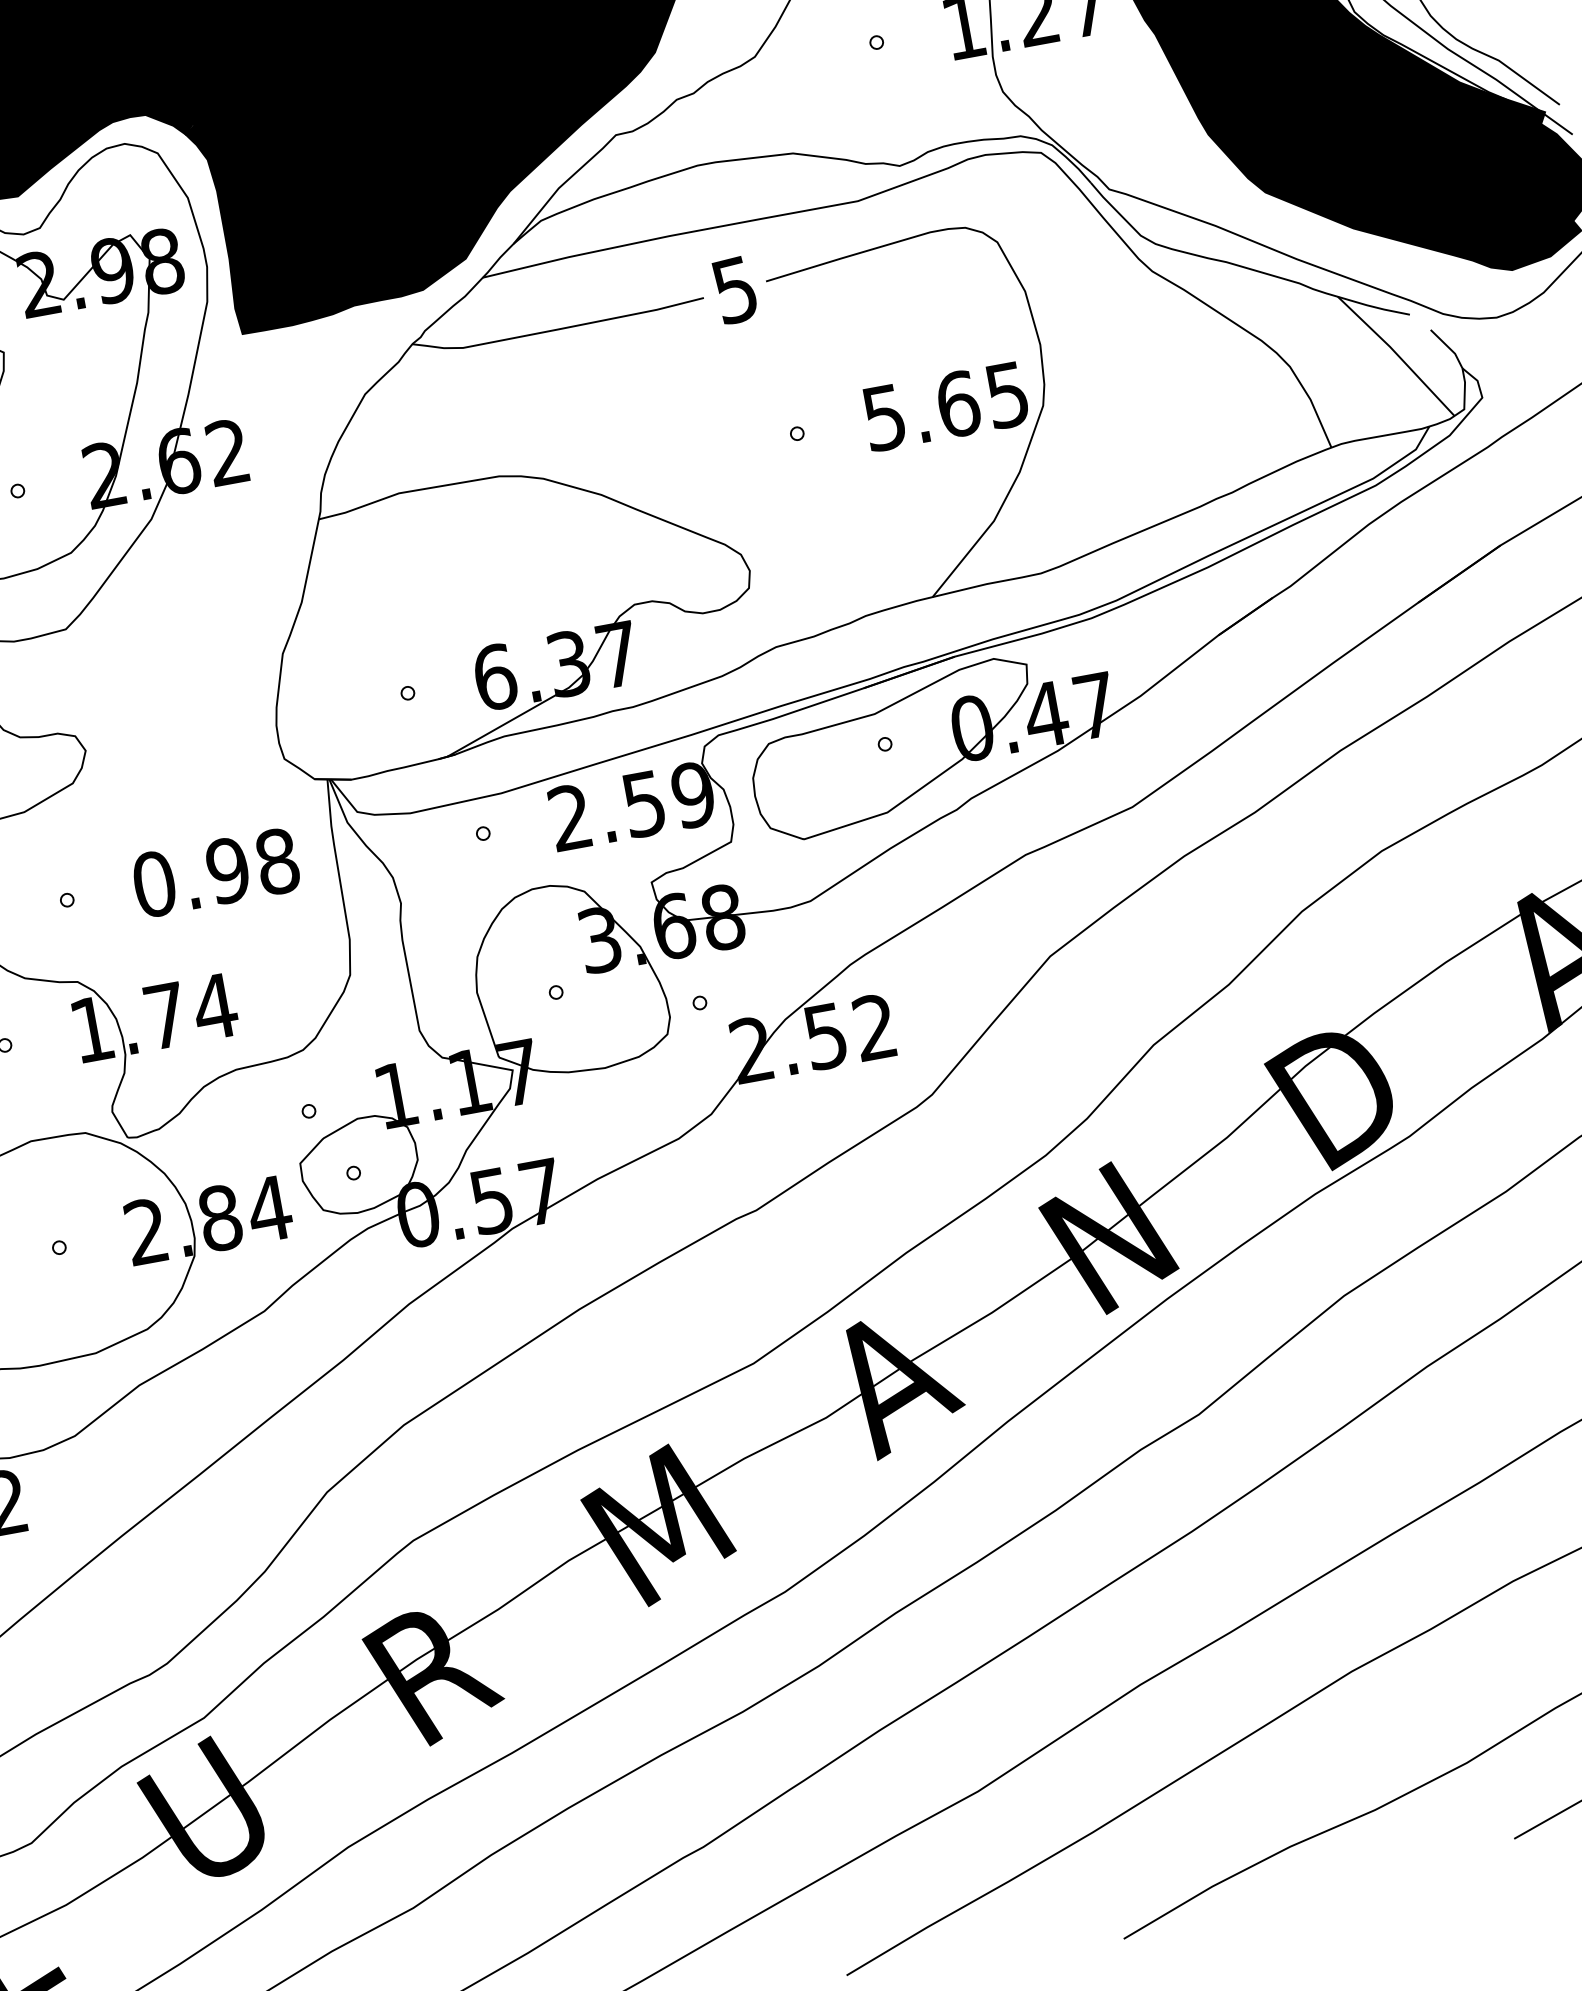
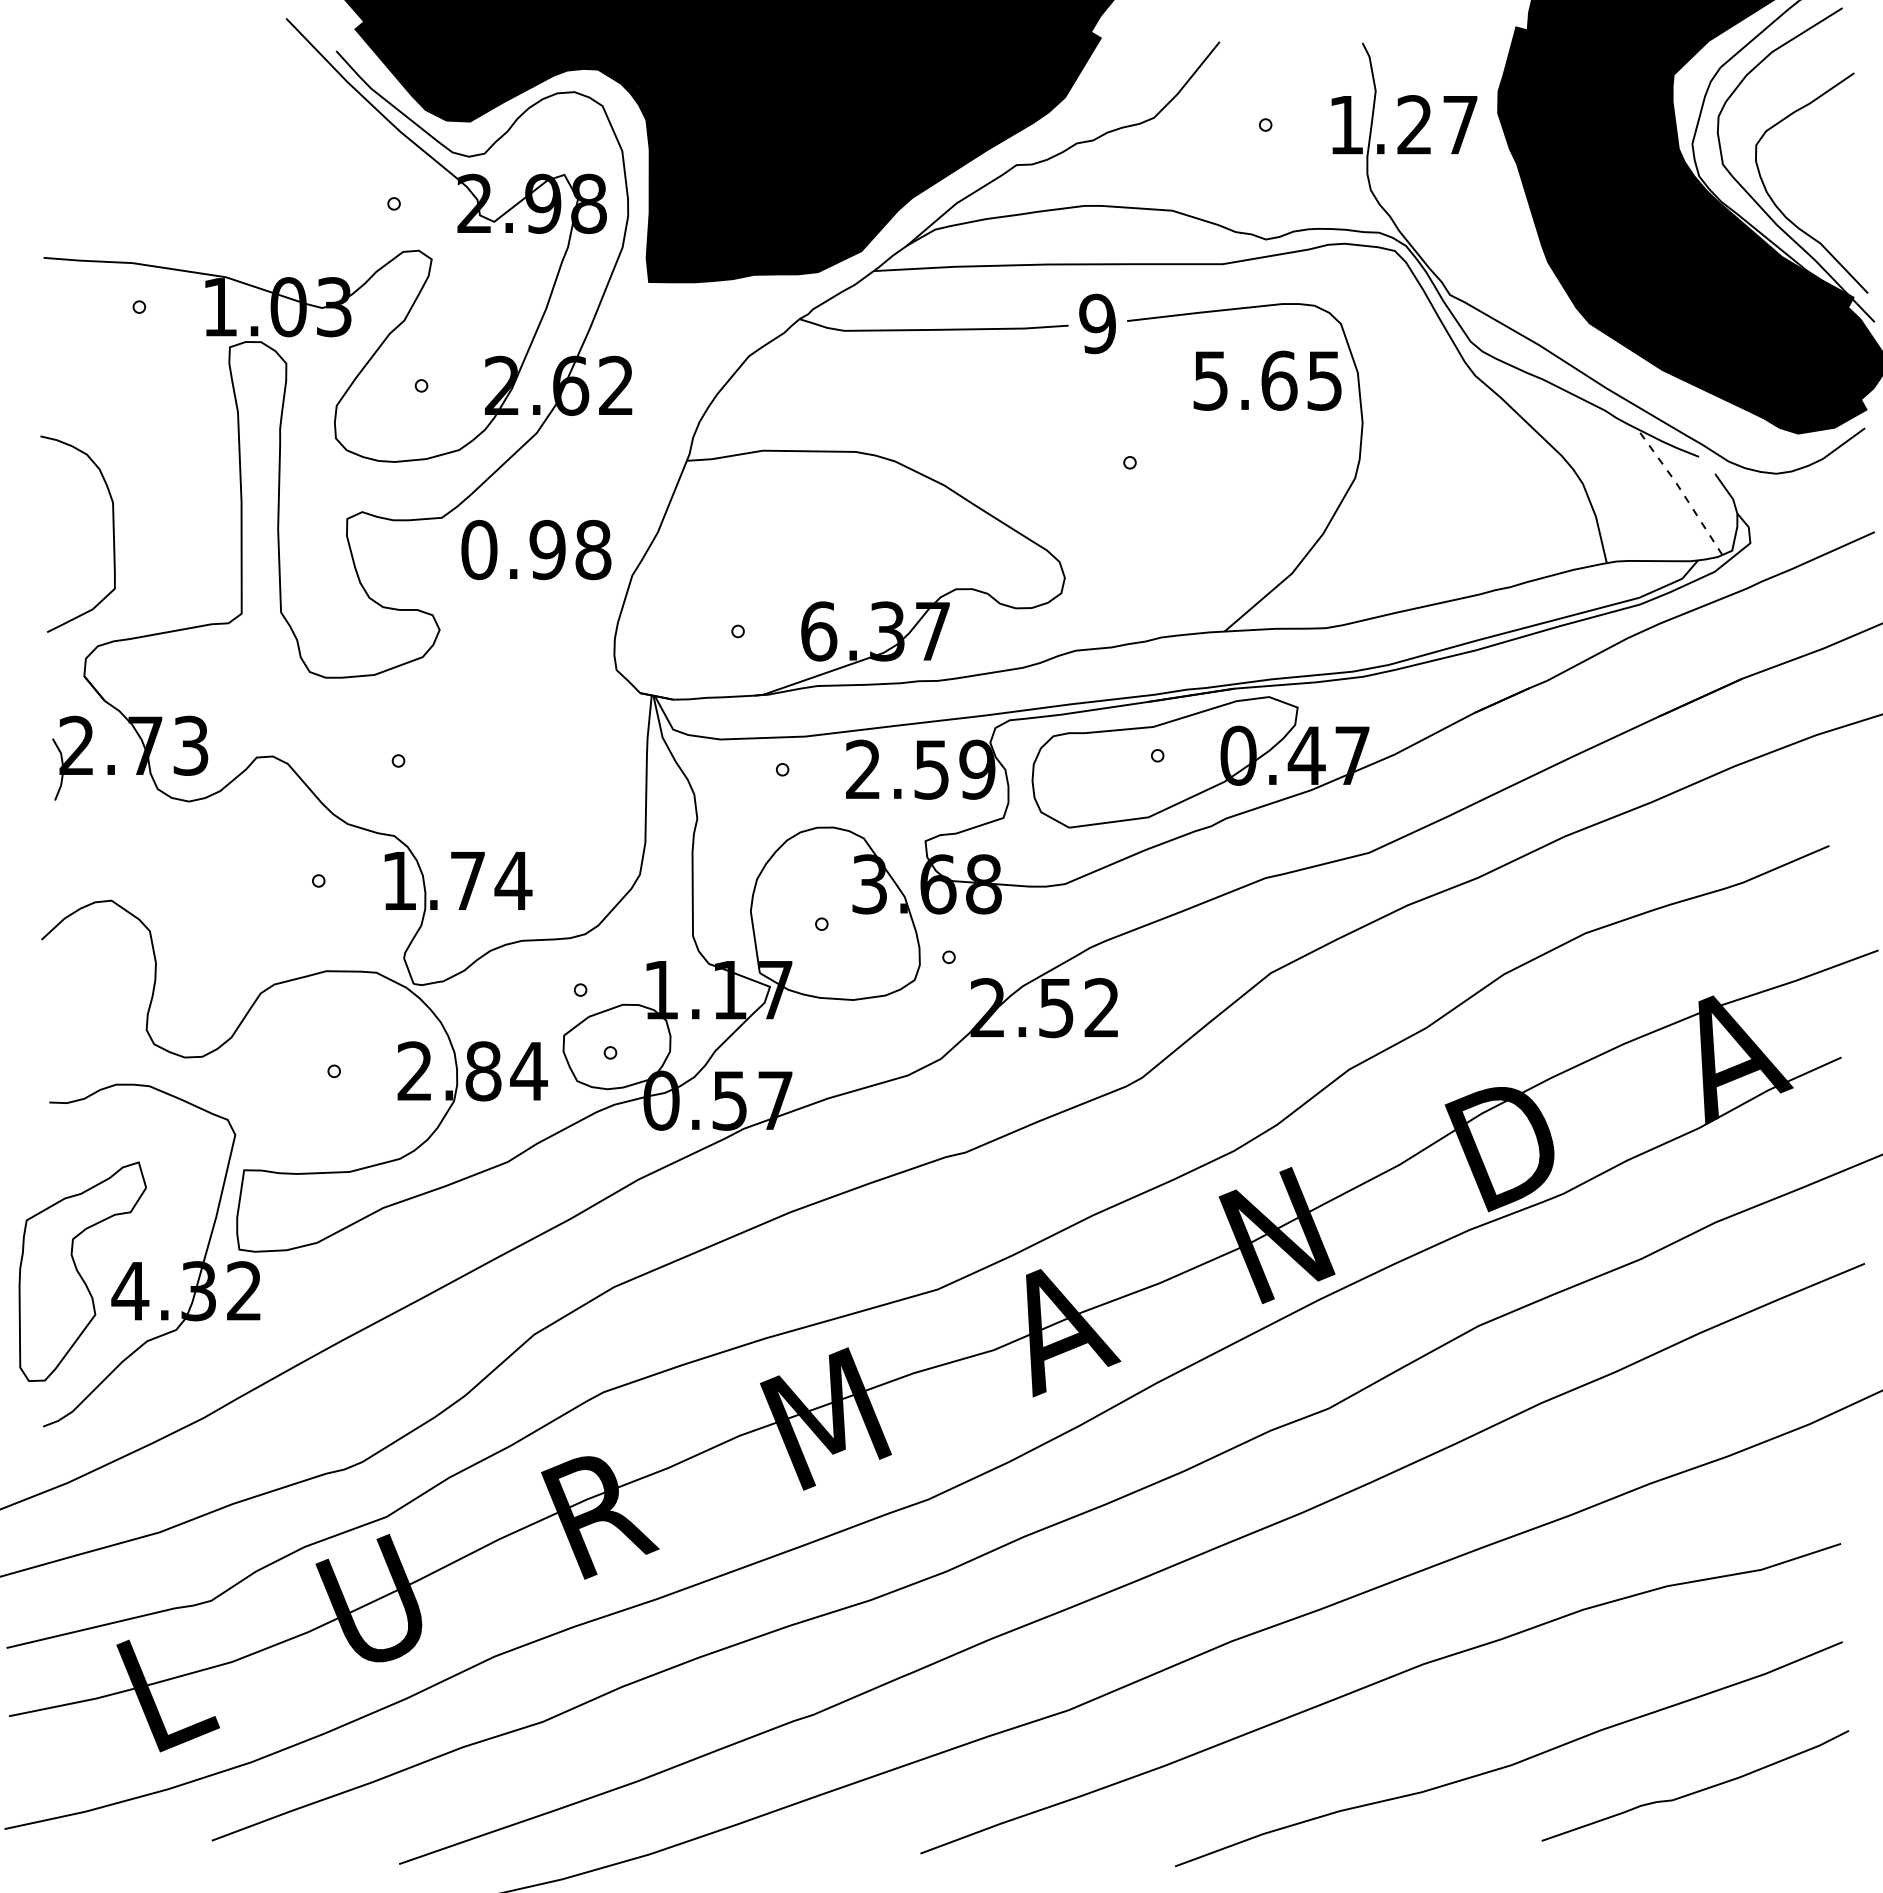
text: (734, 289) -> (1097, 323), 5 -> 9
line: (1396, 353) -> (1680, 489), solid -> dashed
text: (945, 406) -> (1267, 380), moved
text: (216, 872) -> (536, 549), moved

